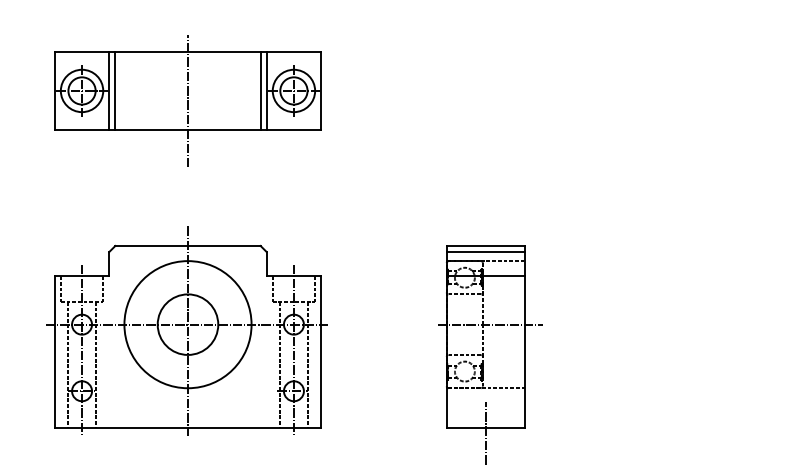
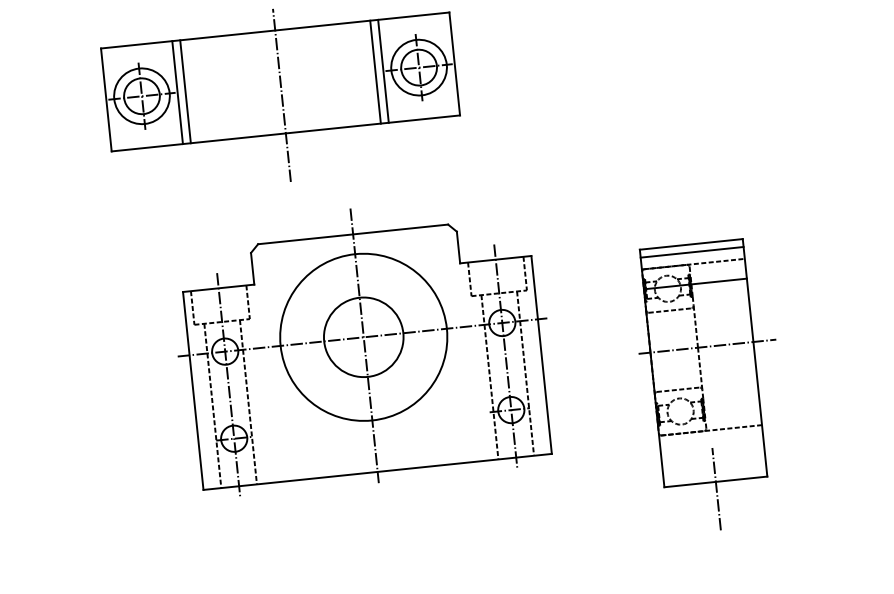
part: (186, 330) -> (362, 345), moved

